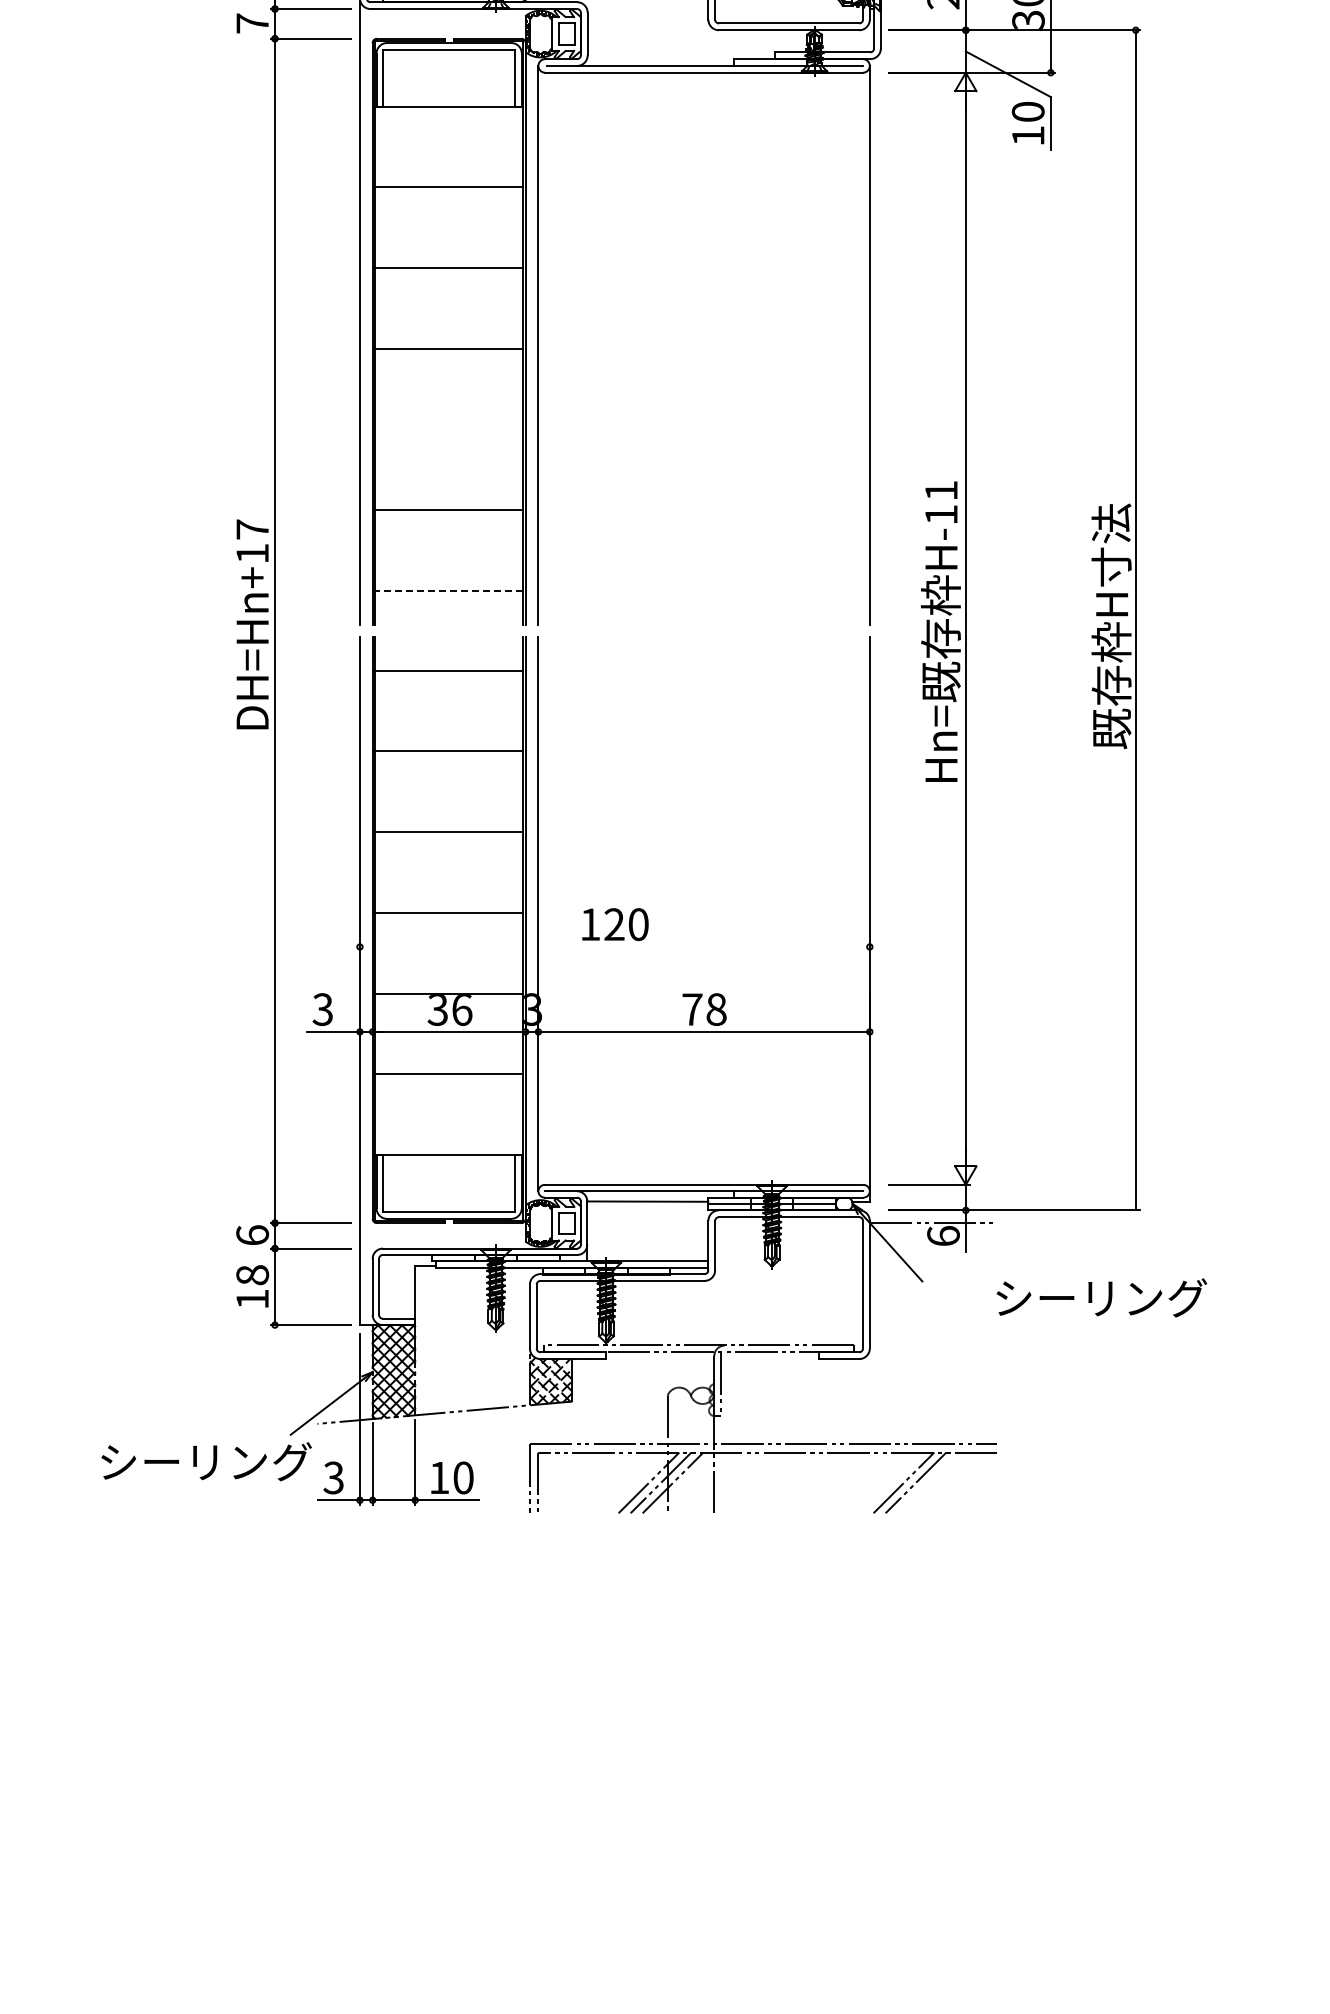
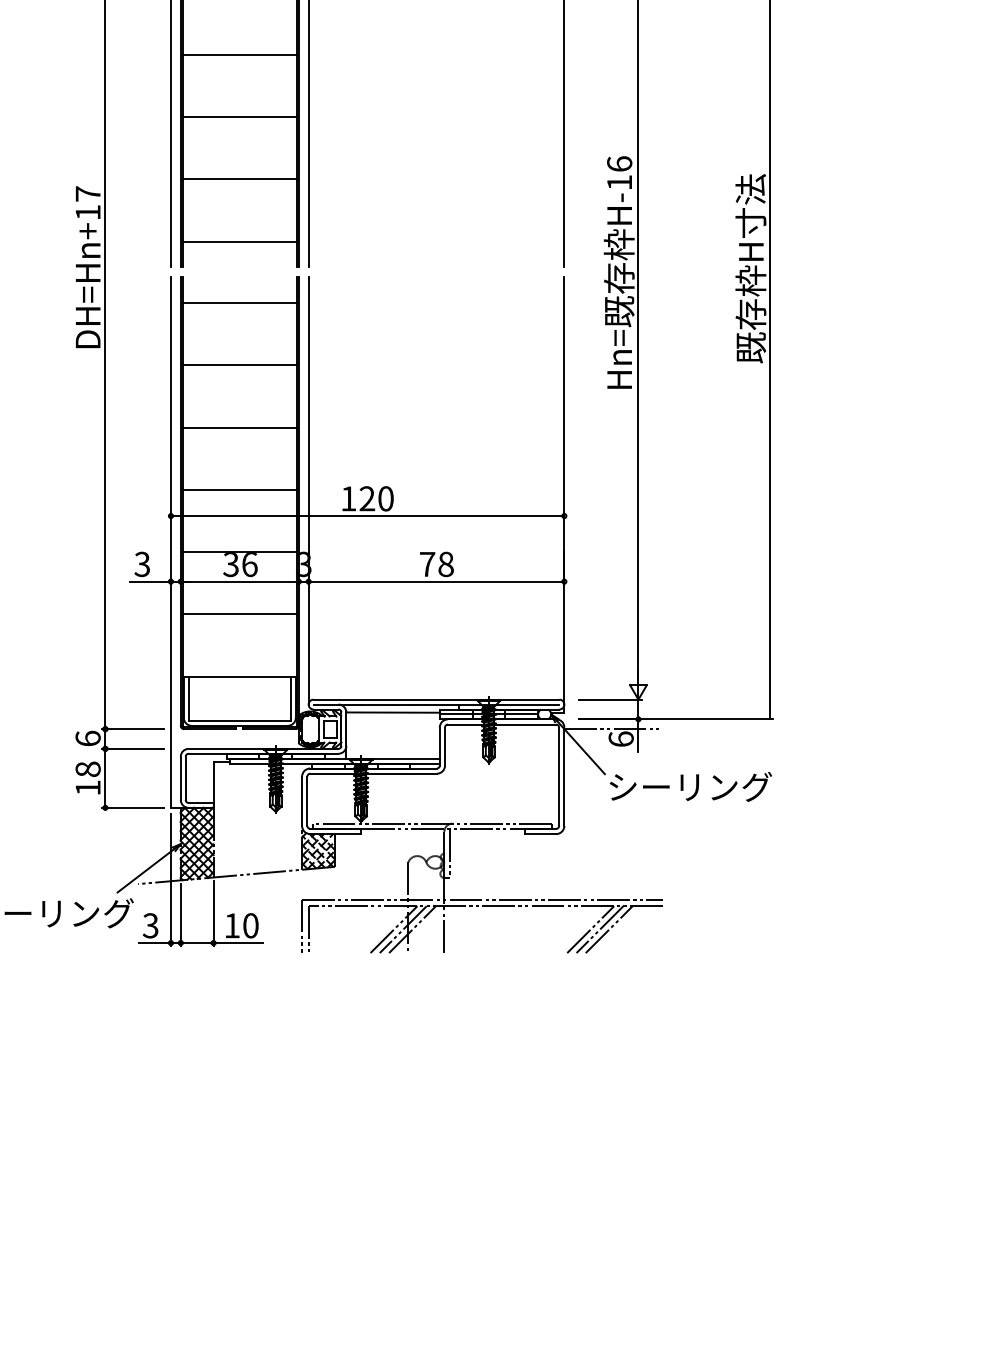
line: (449, 429) -> (240, 116), added
text: (941, 490) -> (619, 163), H-11 -> H-16
line: (449, 591) -> (240, 241), dashed -> solid
line: (614, 946) -> (367, 515), added
text: (1101, 1297) -> (690, 786), moved
line: (927, 1482) -> (608, 929), added

